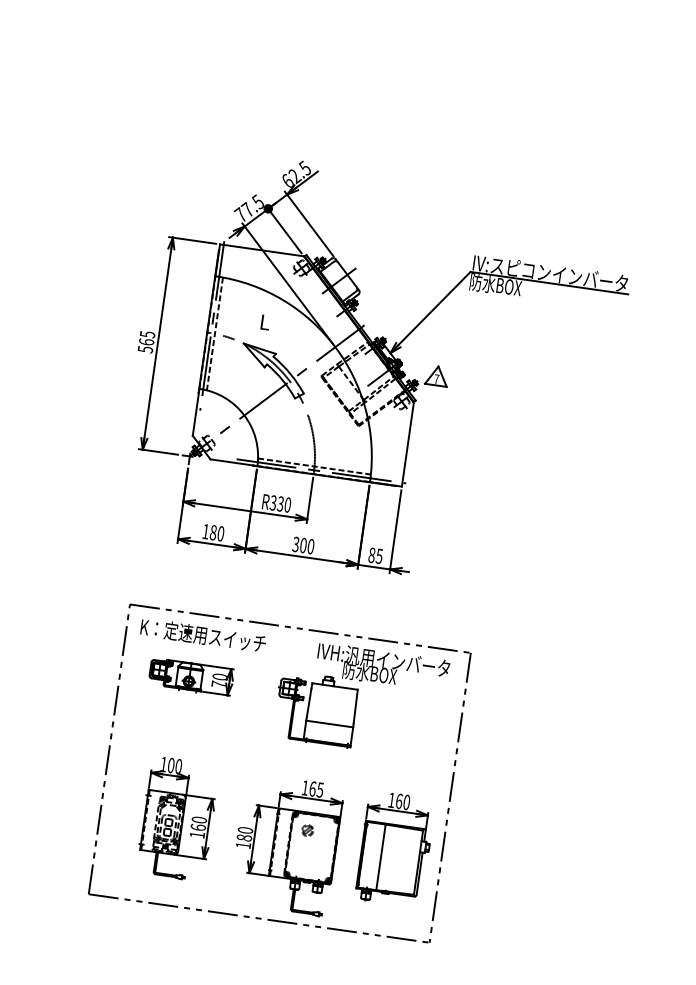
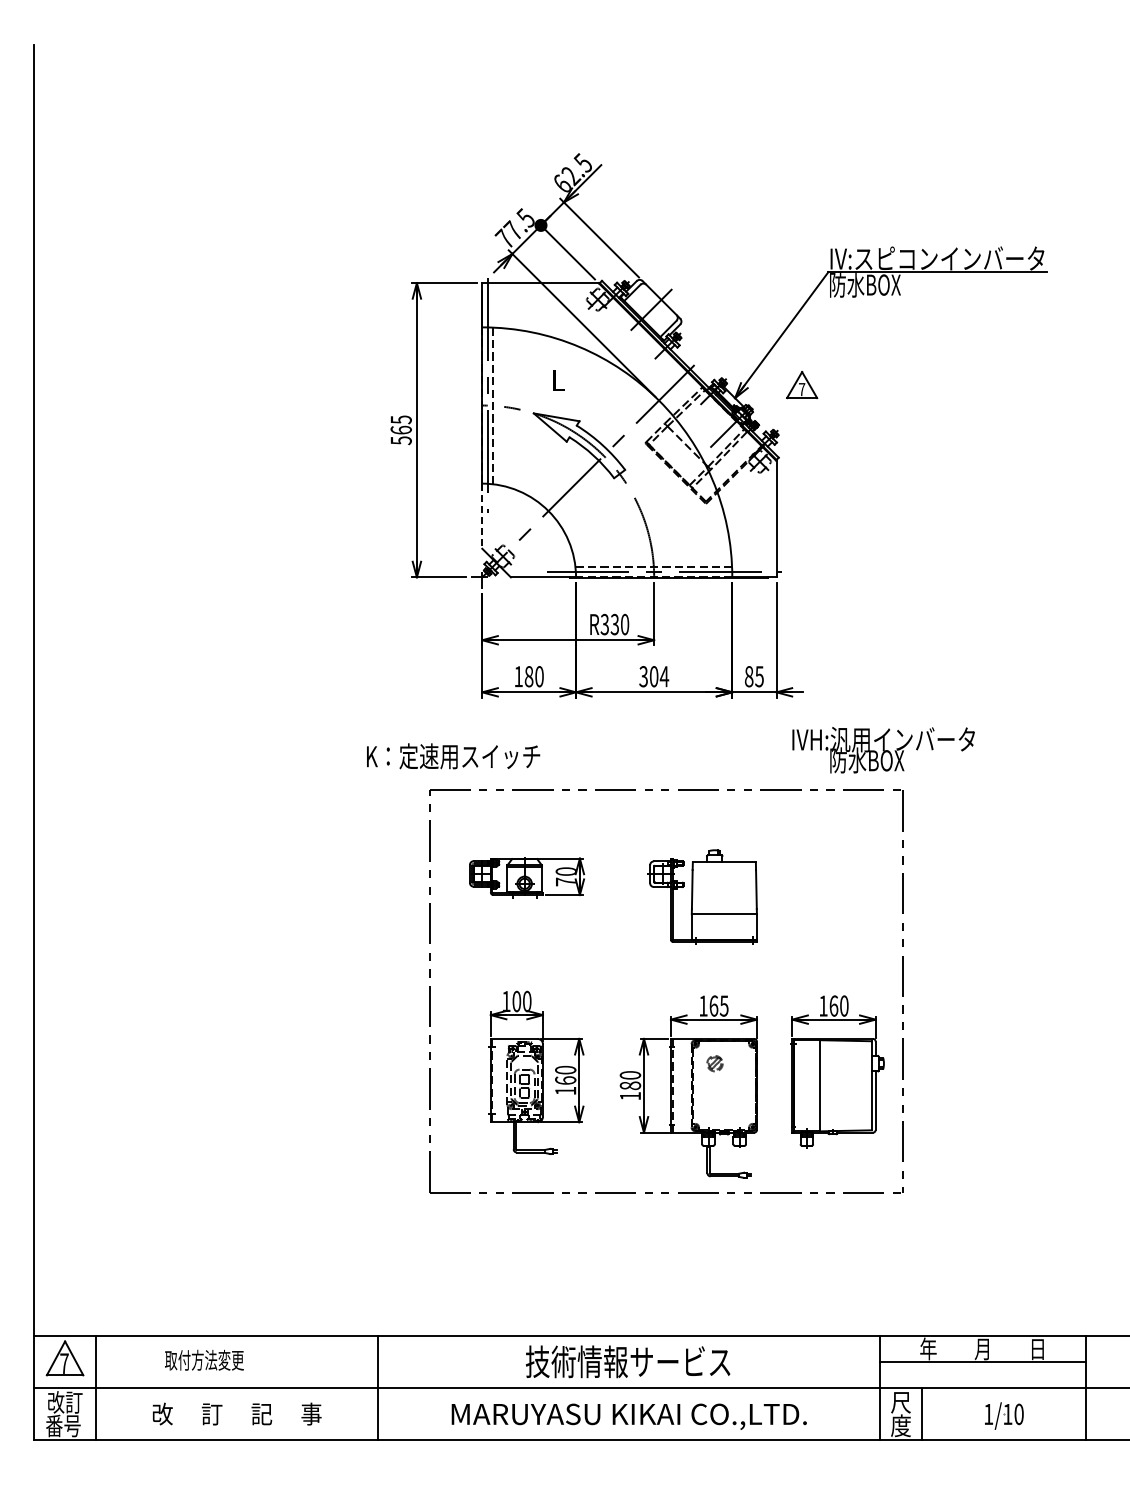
part: (437, 376) -> (802, 385), moved
line: (196, 412) -> (482, 516), solid -> dashed
text: (310, 546) -> (664, 676), 300 -> 304
text: (203, 635) -> (453, 756), moved
text: (382, 667) -> (883, 750), moved

